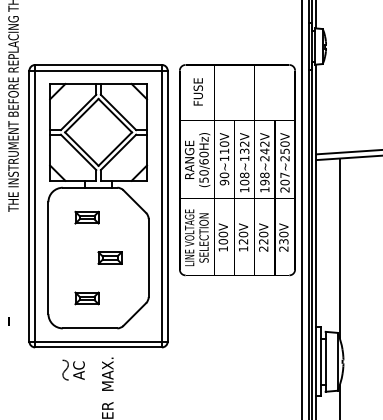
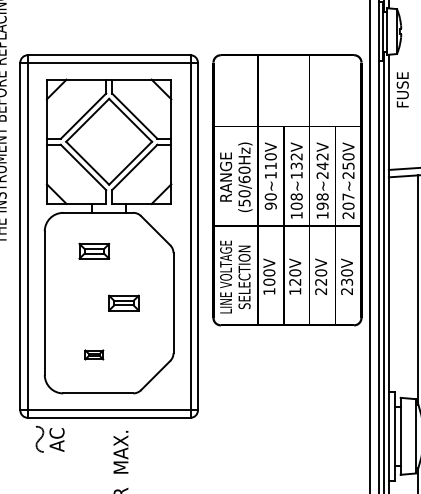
text: (197, 91) -> (401, 89), moved
part: (86, 298) -> (93, 355), size x0.6
text: (73, 369) -> (49, 438), moved

